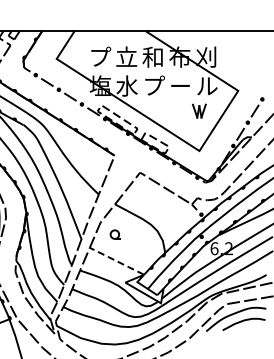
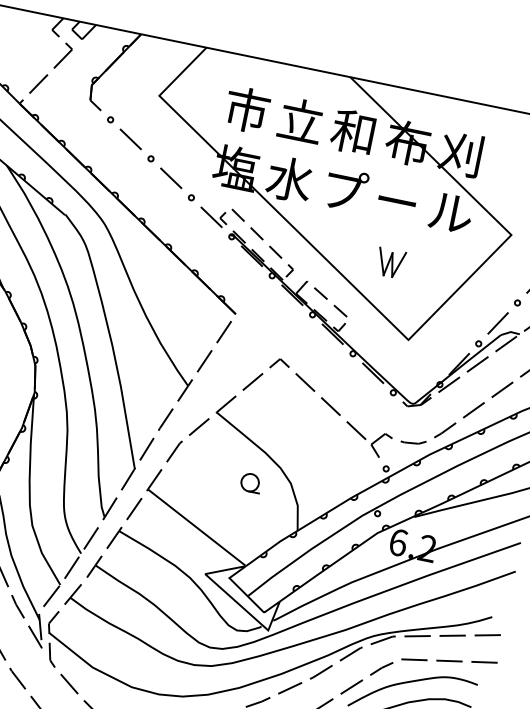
text: (100, 56) -> (248, 108), プ -> 市
part: (199, 110) -> (391, 261), moved
part: (114, 234) -> (249, 482), moved
line: (116, 260) -> (196, 525), dashed -> solid

